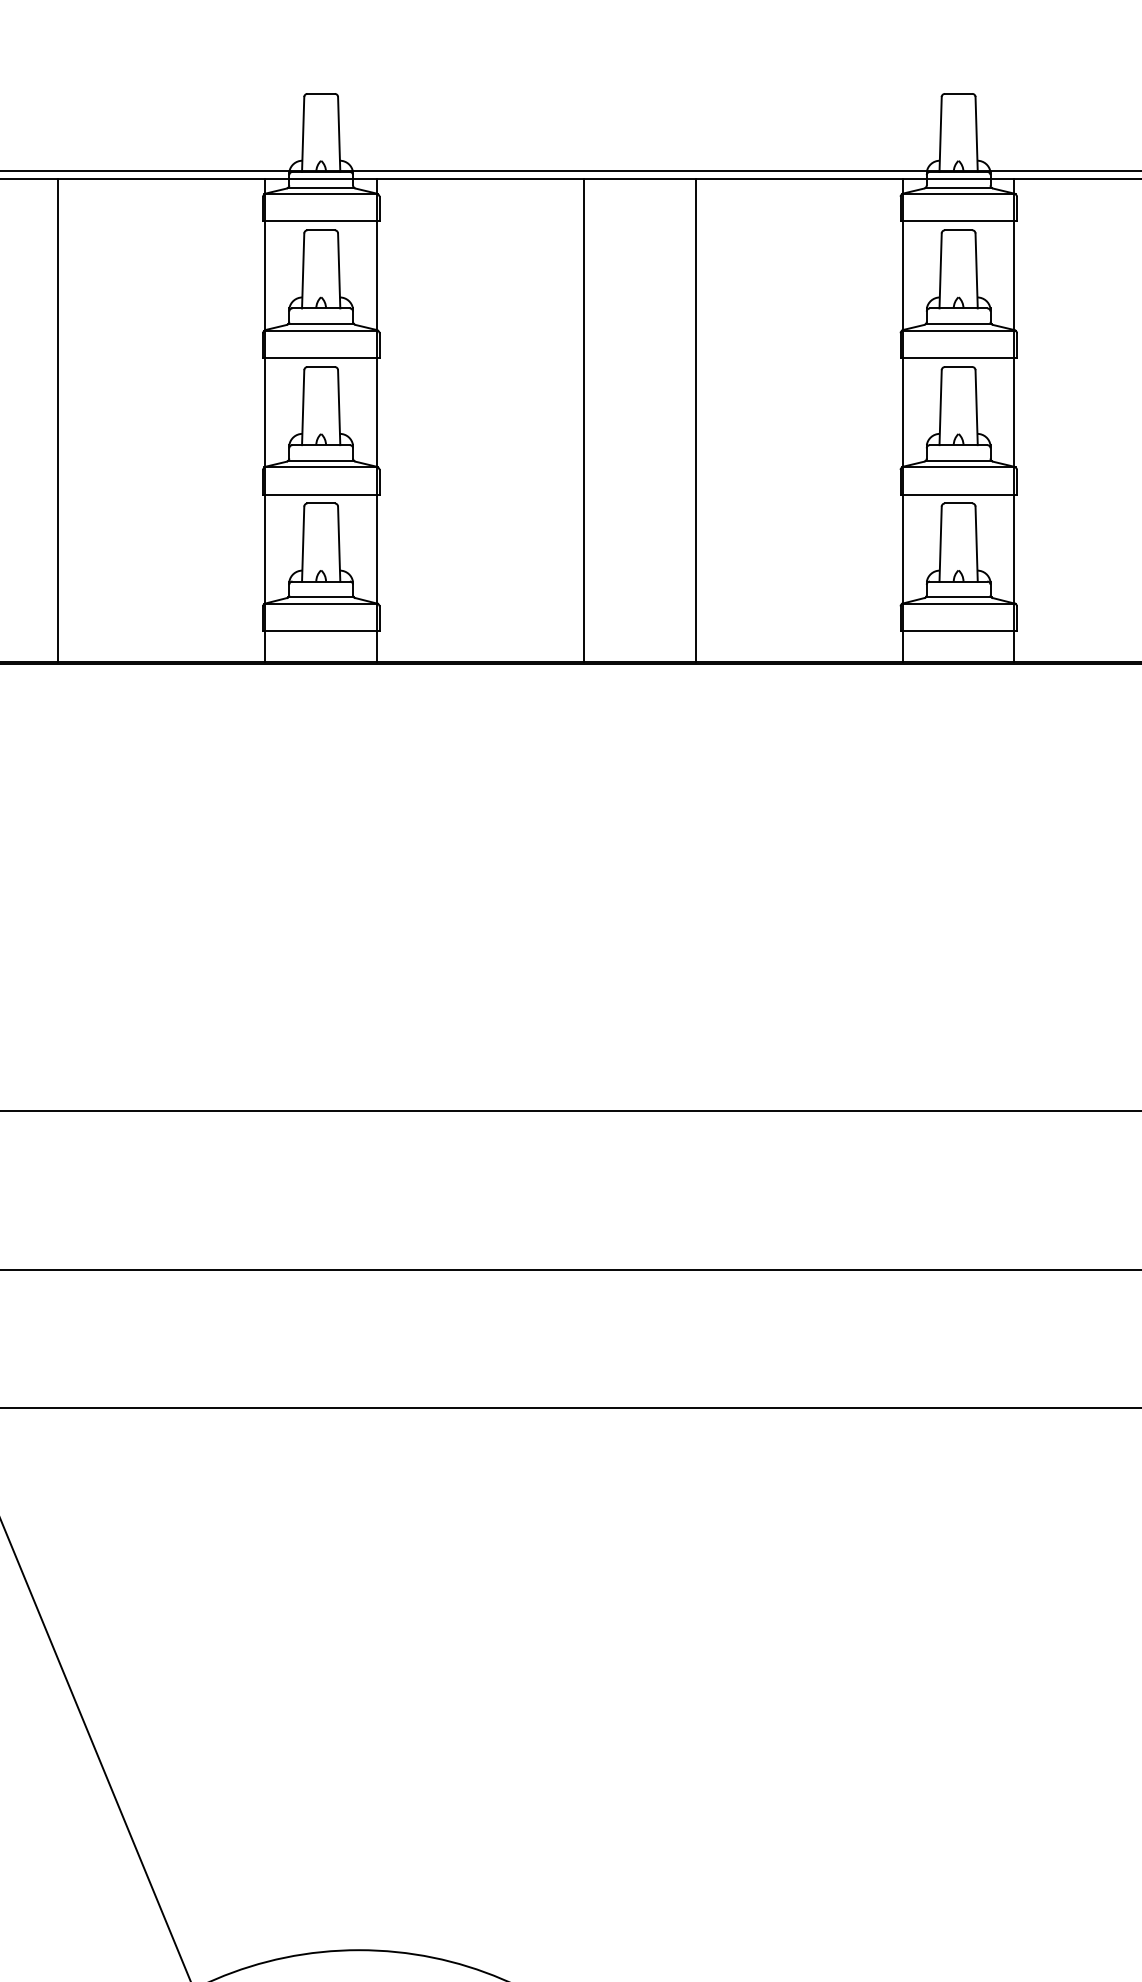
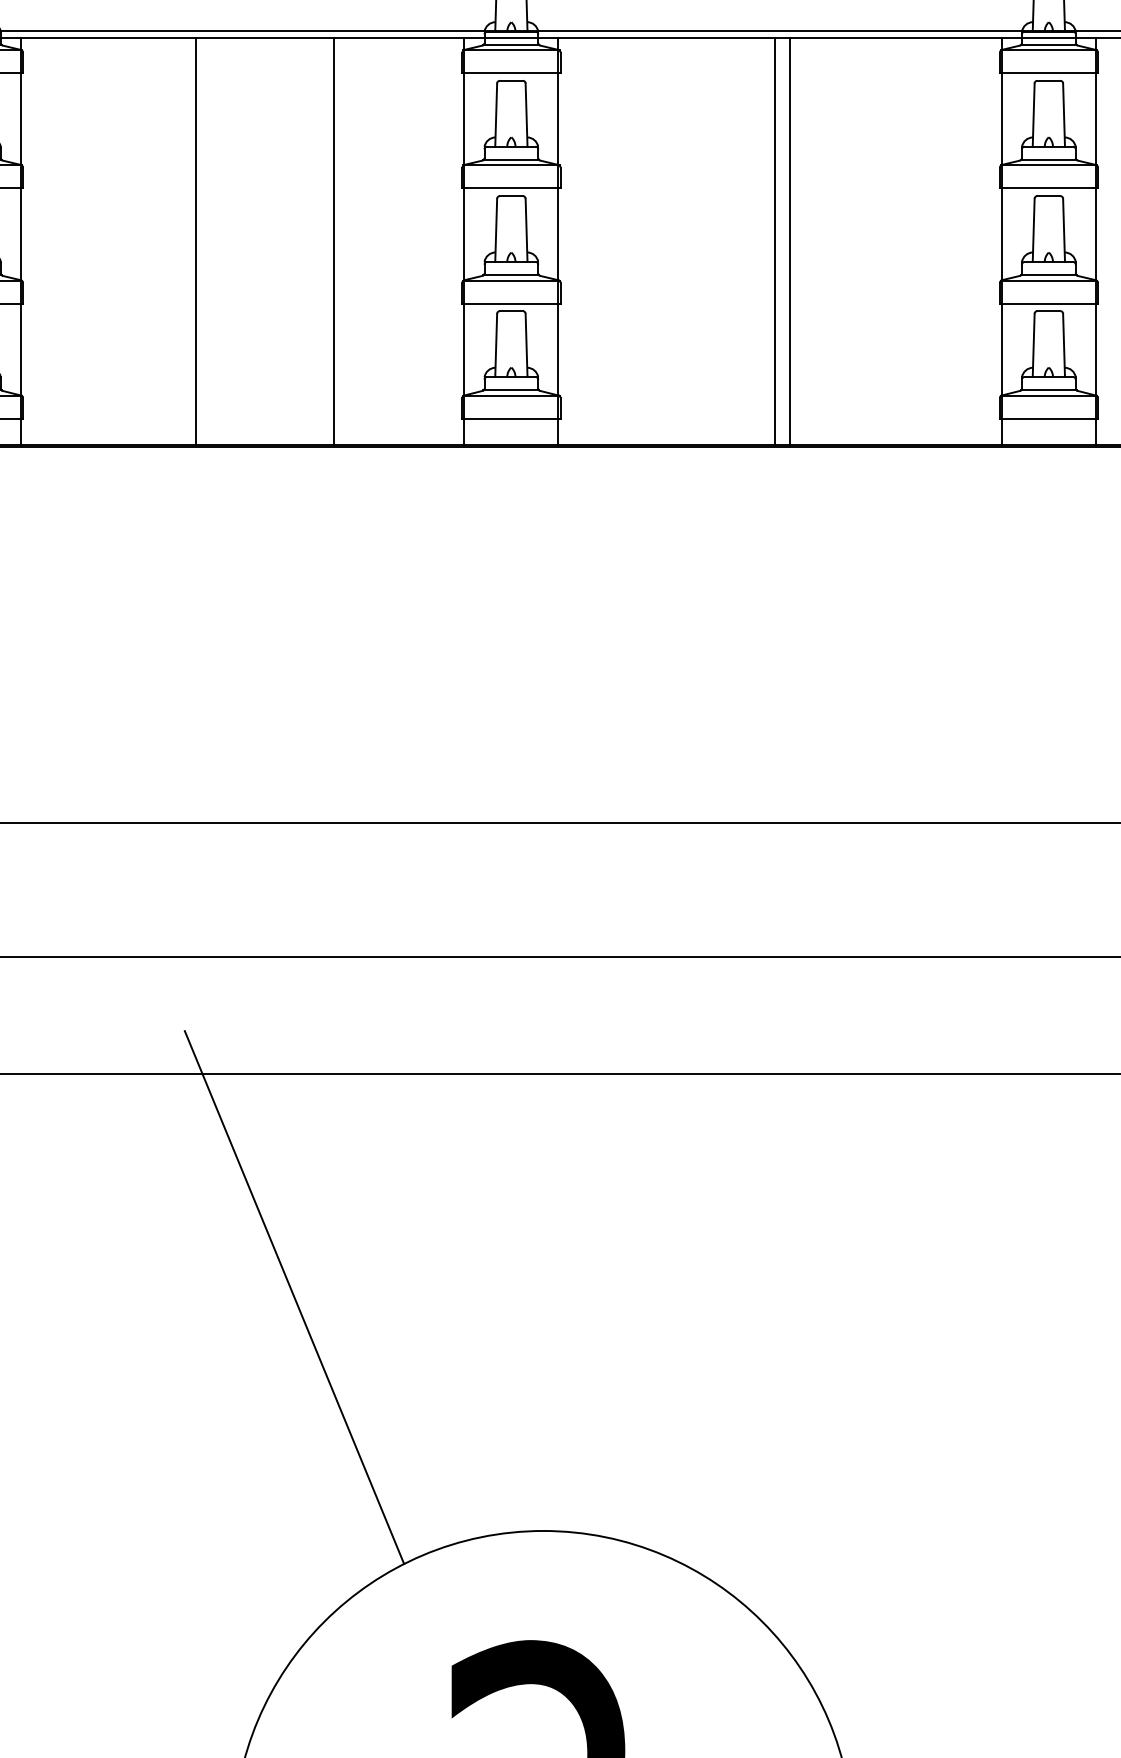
line: (58, 419) -> (333, 240), moved
line: (584, 419) -> (775, 240), moved
line: (696, 419) -> (790, 240), moved

